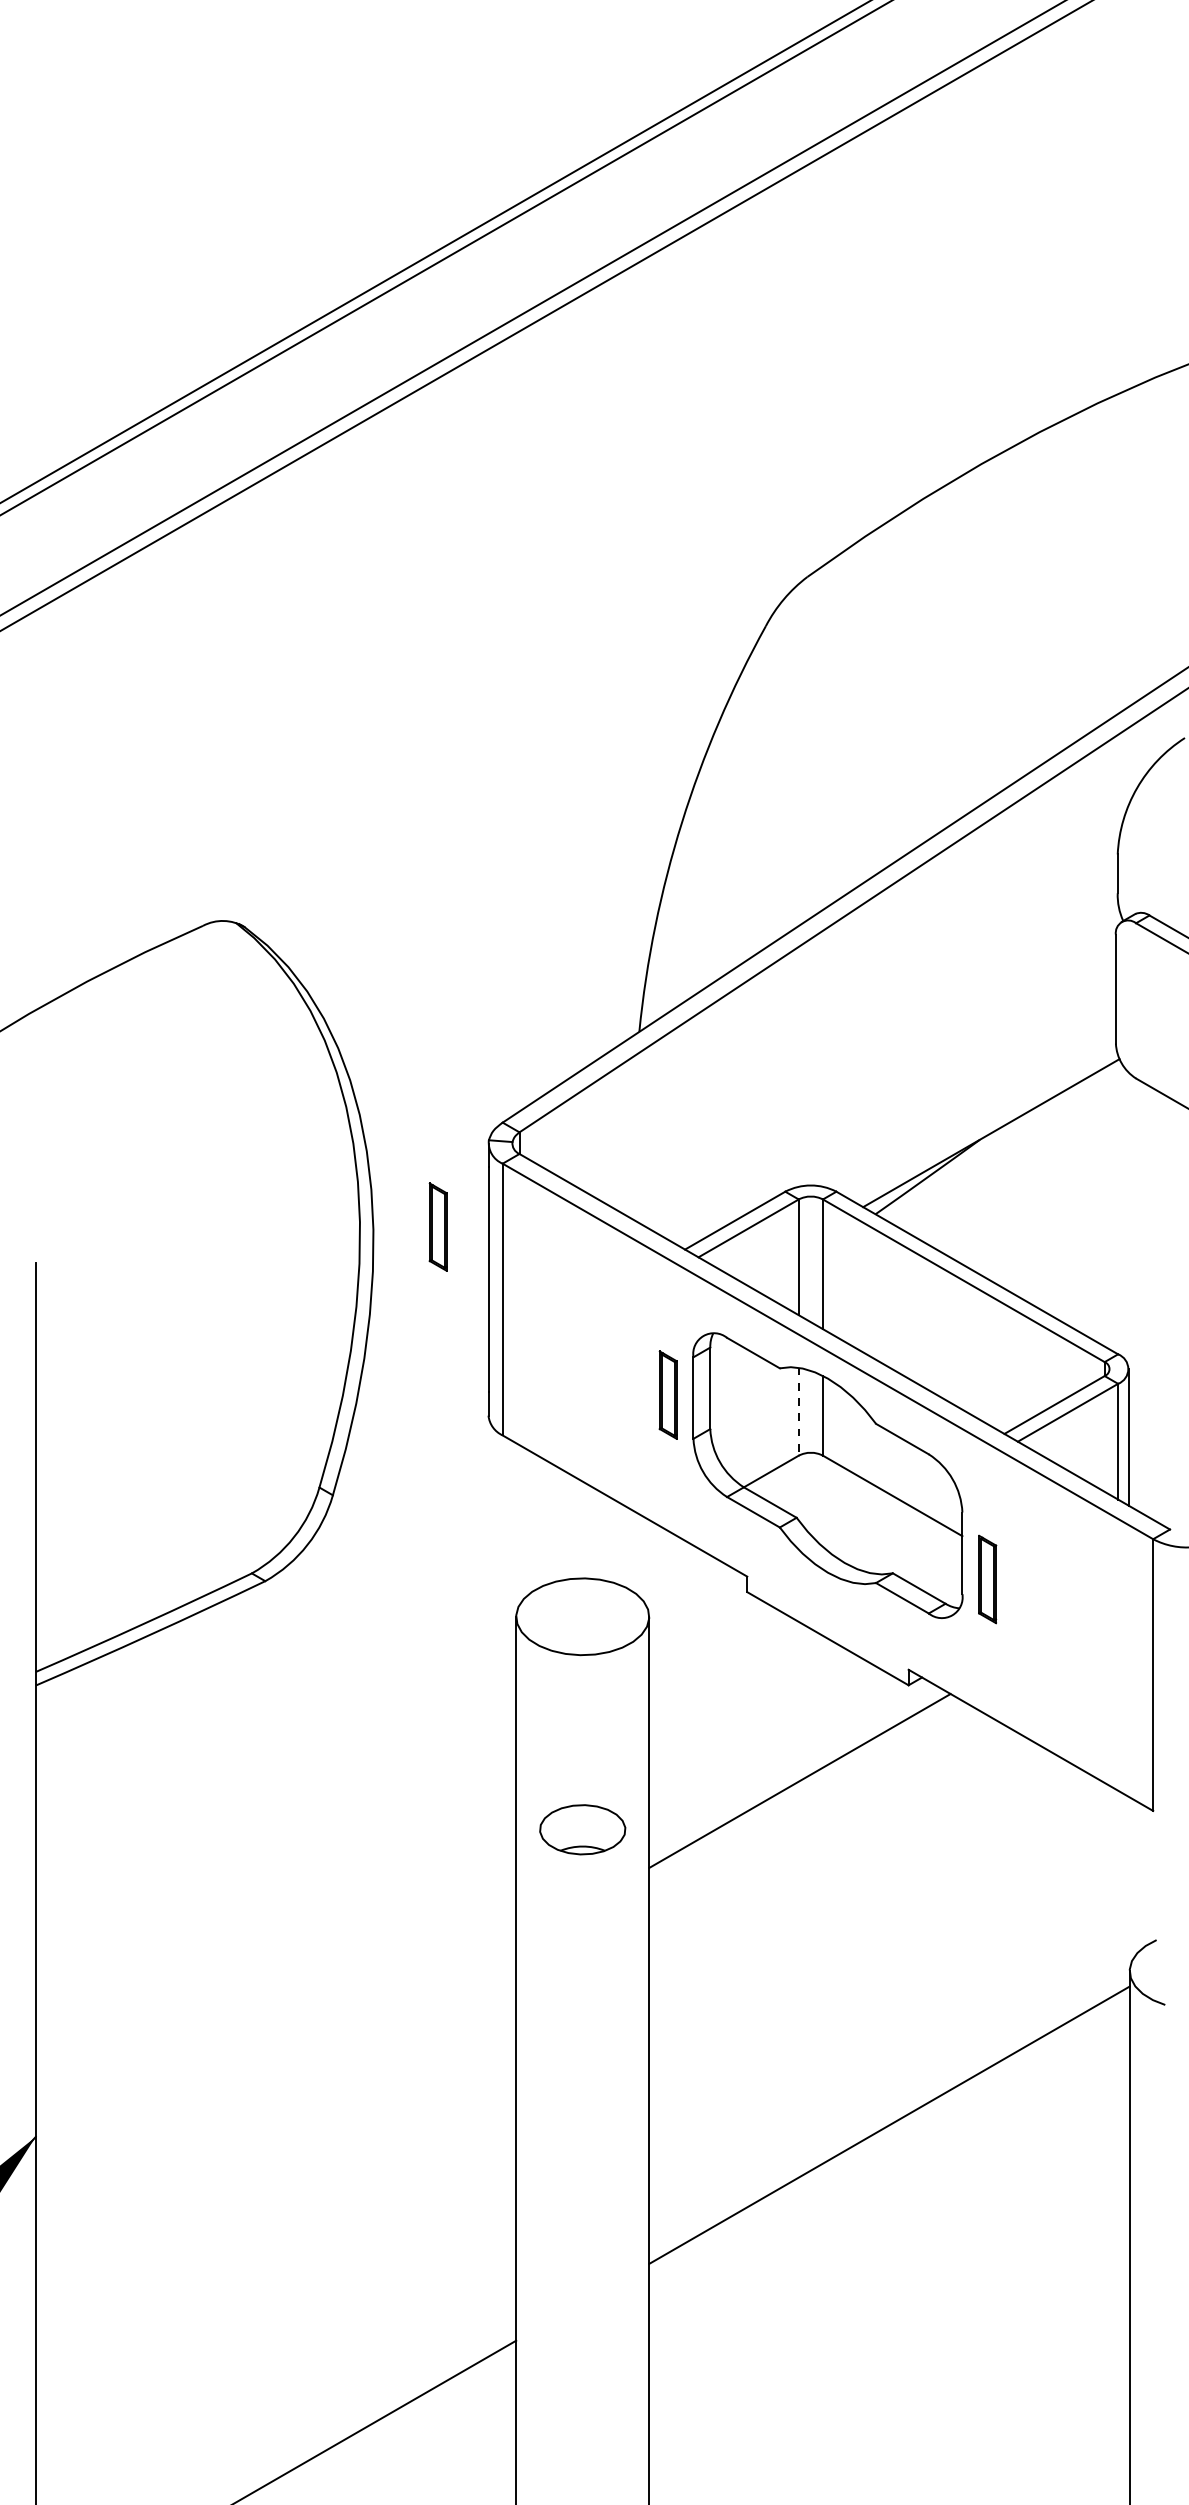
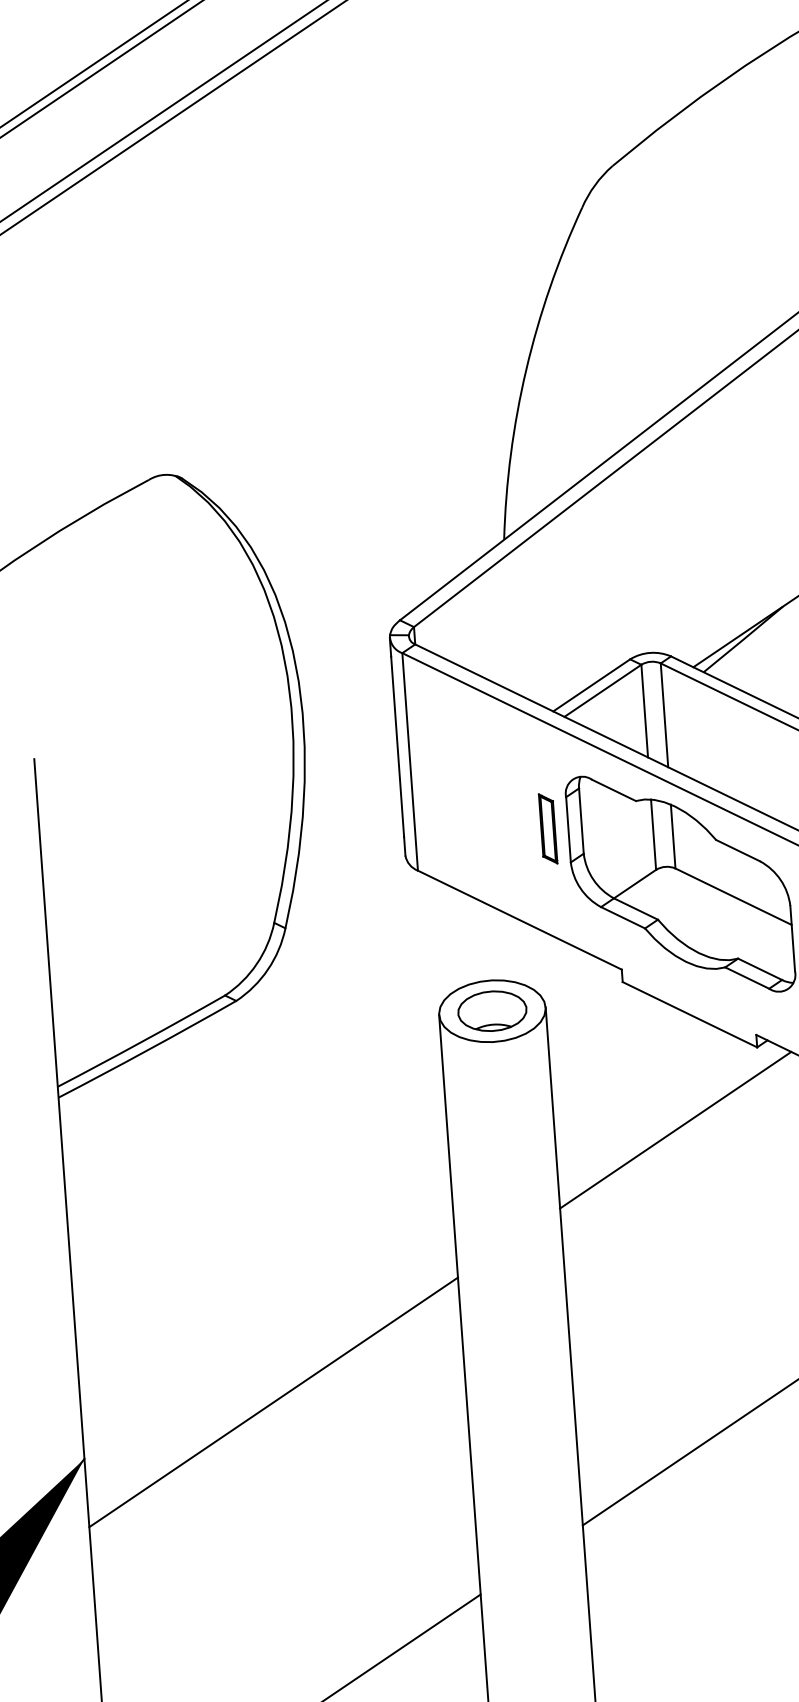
part: (437, 1226) -> (353, 707), removed
line: (798, 1411) -> (653, 834), dashed -> solid
part: (582, 1829) -> (492, 1011), moved
line: (275, 2083) -> (273, 1402), added

